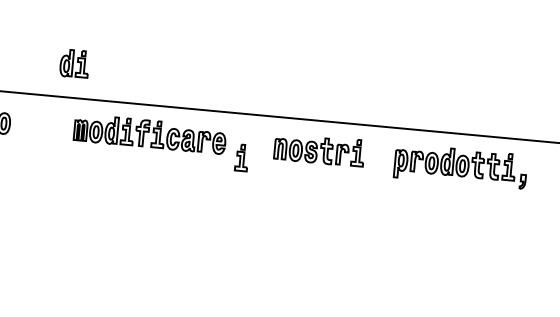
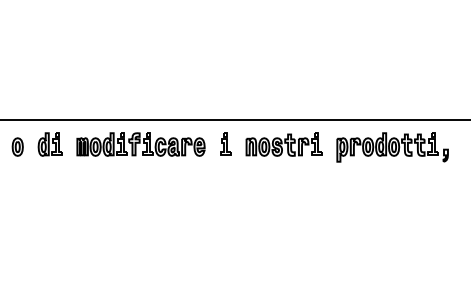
part: (73, 63) -> (49, 144), moved
part: (241, 156) -> (225, 143), moved
part: (460, 166) -> (392, 147), moved

